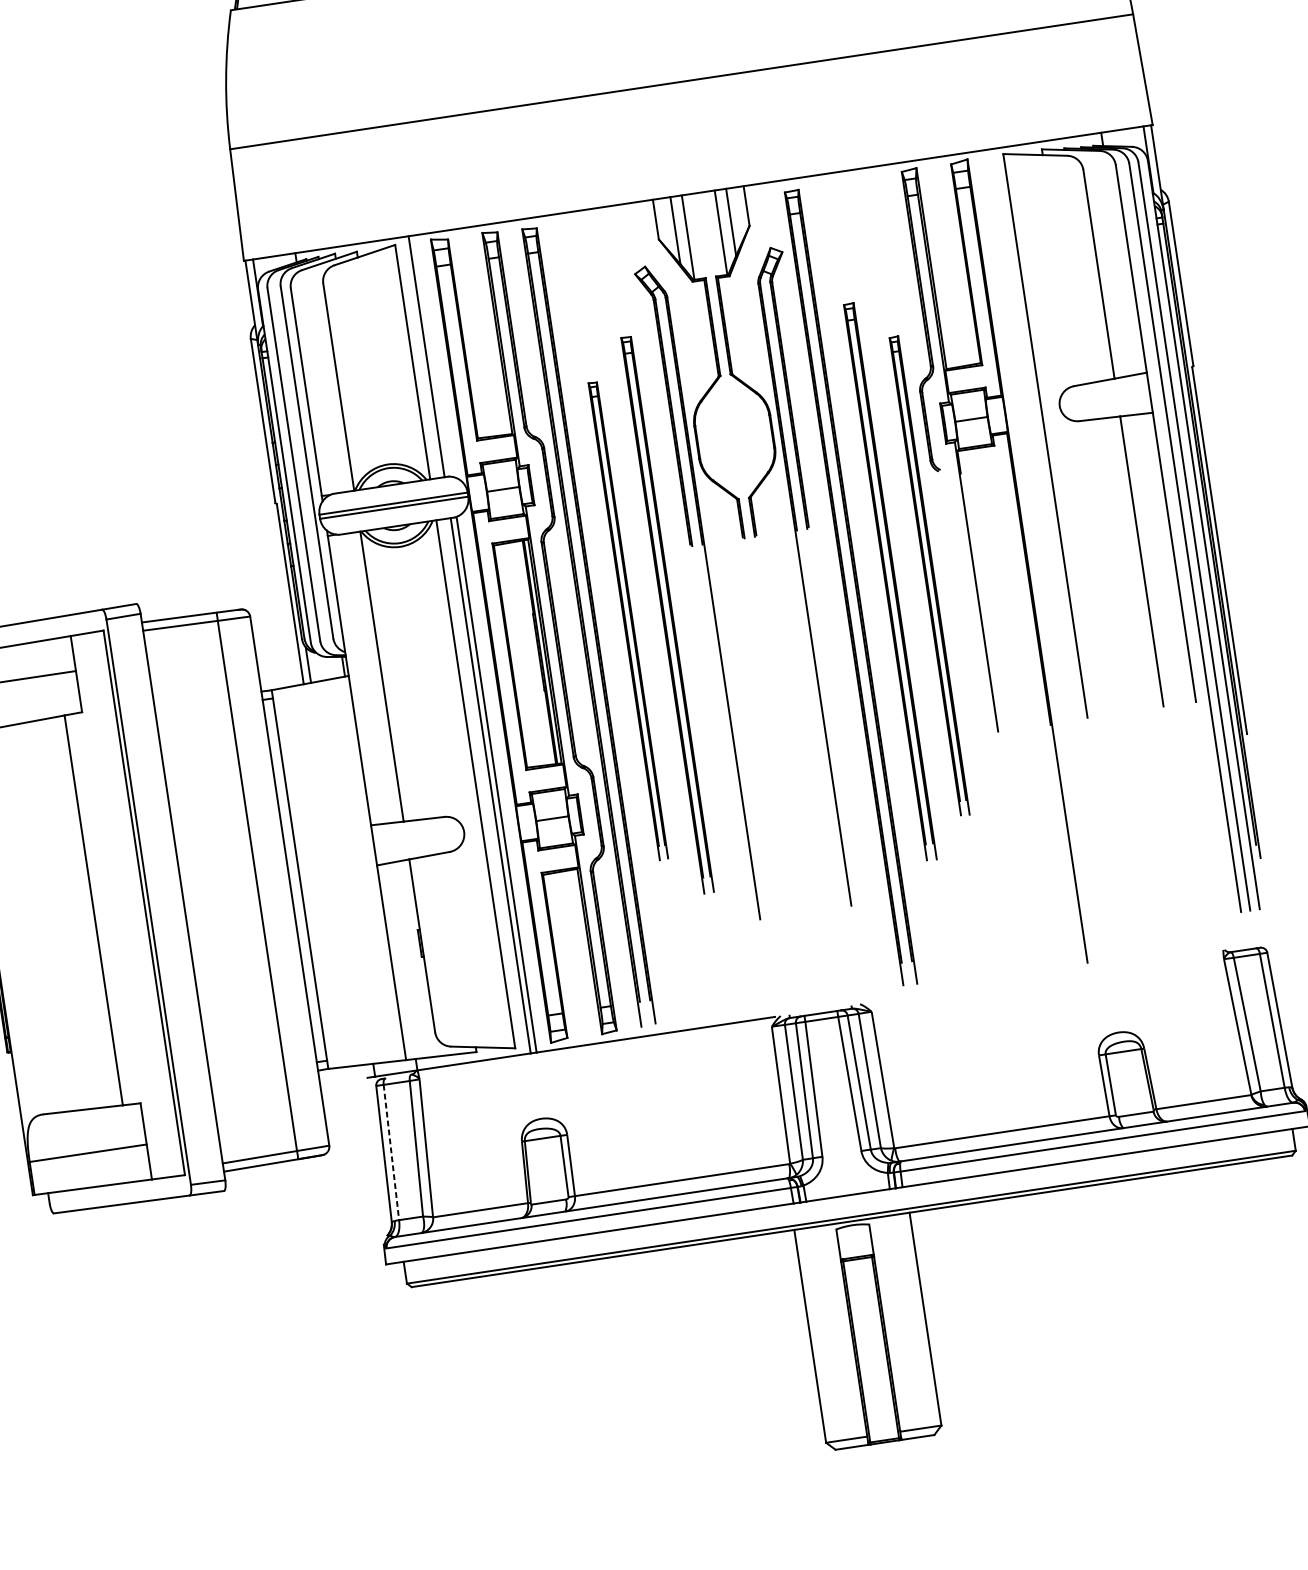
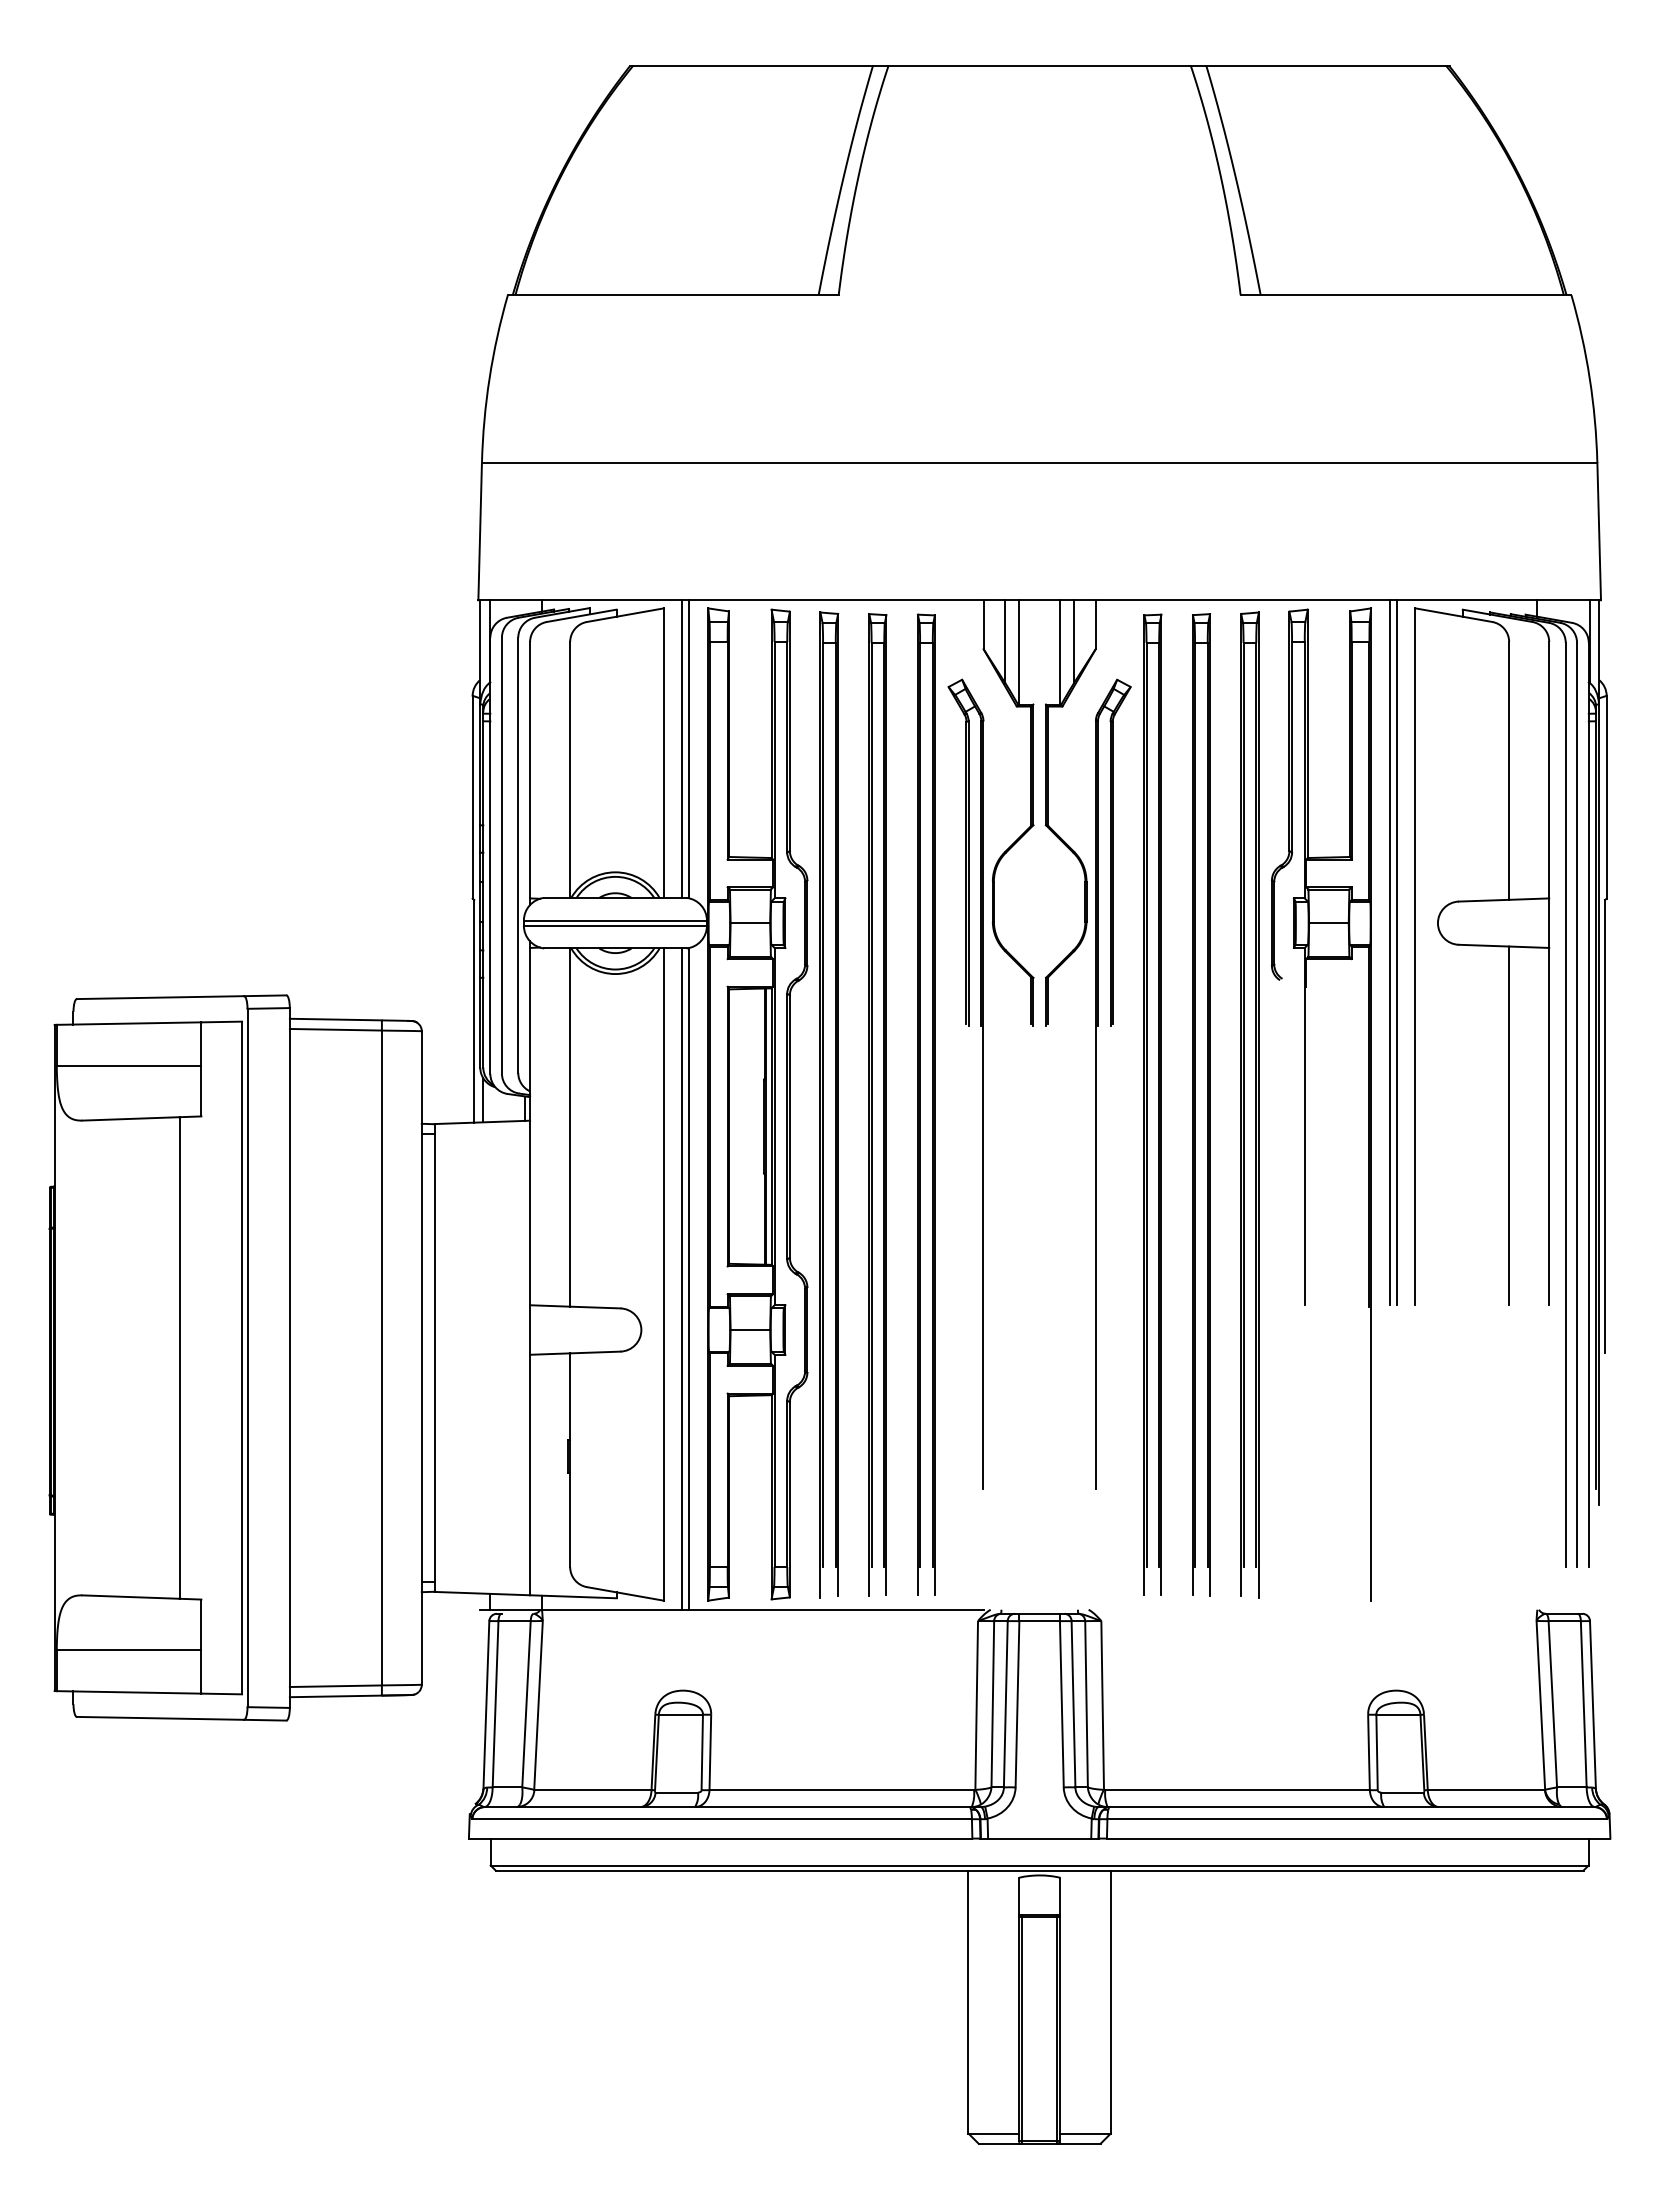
line: (432, 356) -> (689, 749), added
line: (1030, 434) -> (1397, 952), added
line: (1024, 435) -> (1390, 952), added
part: (929, 575) -> (1249, 1104), size x1.67
part: (890, 581) -> (1201, 1104), size x1.43
part: (667, 614) -> (926, 1104), size x1.43
part: (628, 620) -> (877, 1104), size x1.67
line: (391, 1152) -> (495, 1704), dashed -> solid

